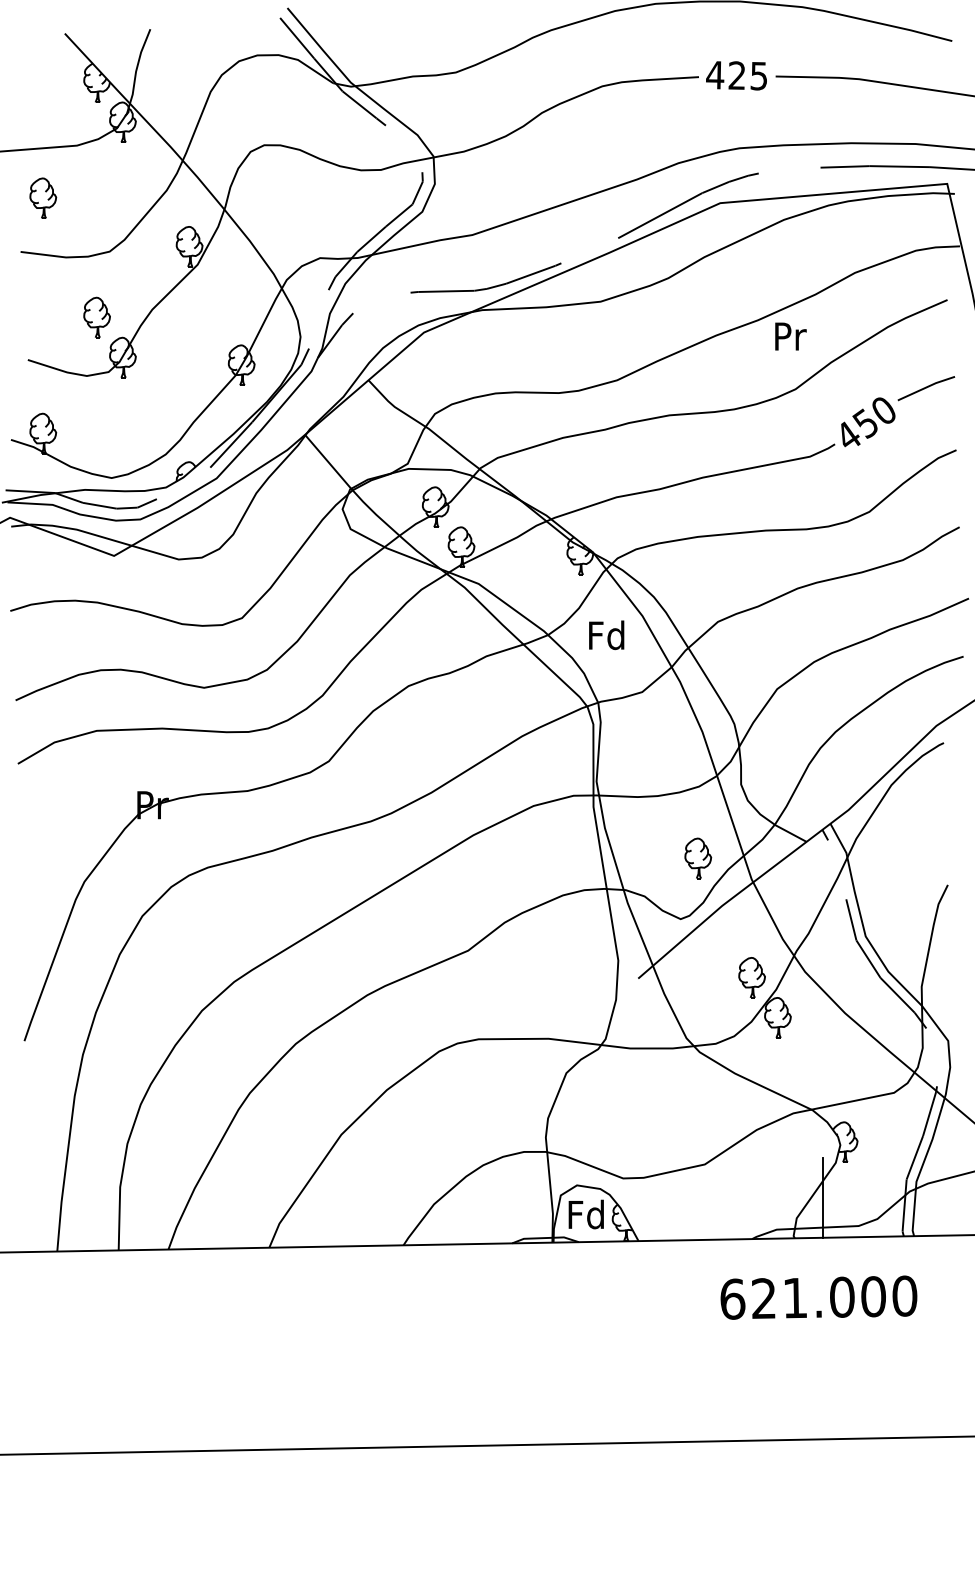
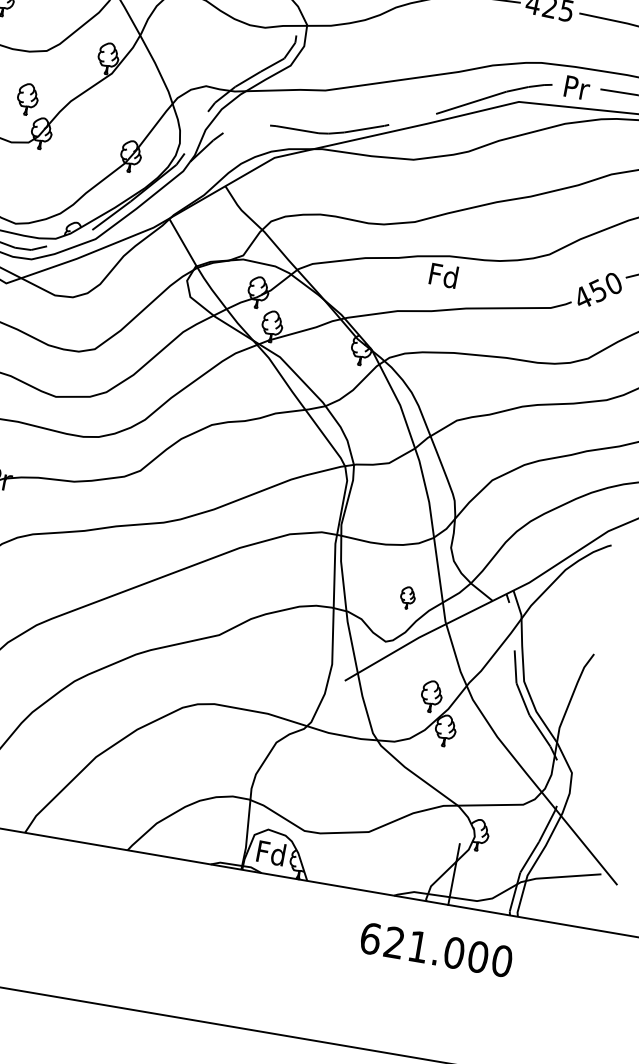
text: (790, 336) -> (576, 87), moved
text: (606, 635) -> (443, 275), moved
part: (698, 858) -> (407, 598), size x0.7

